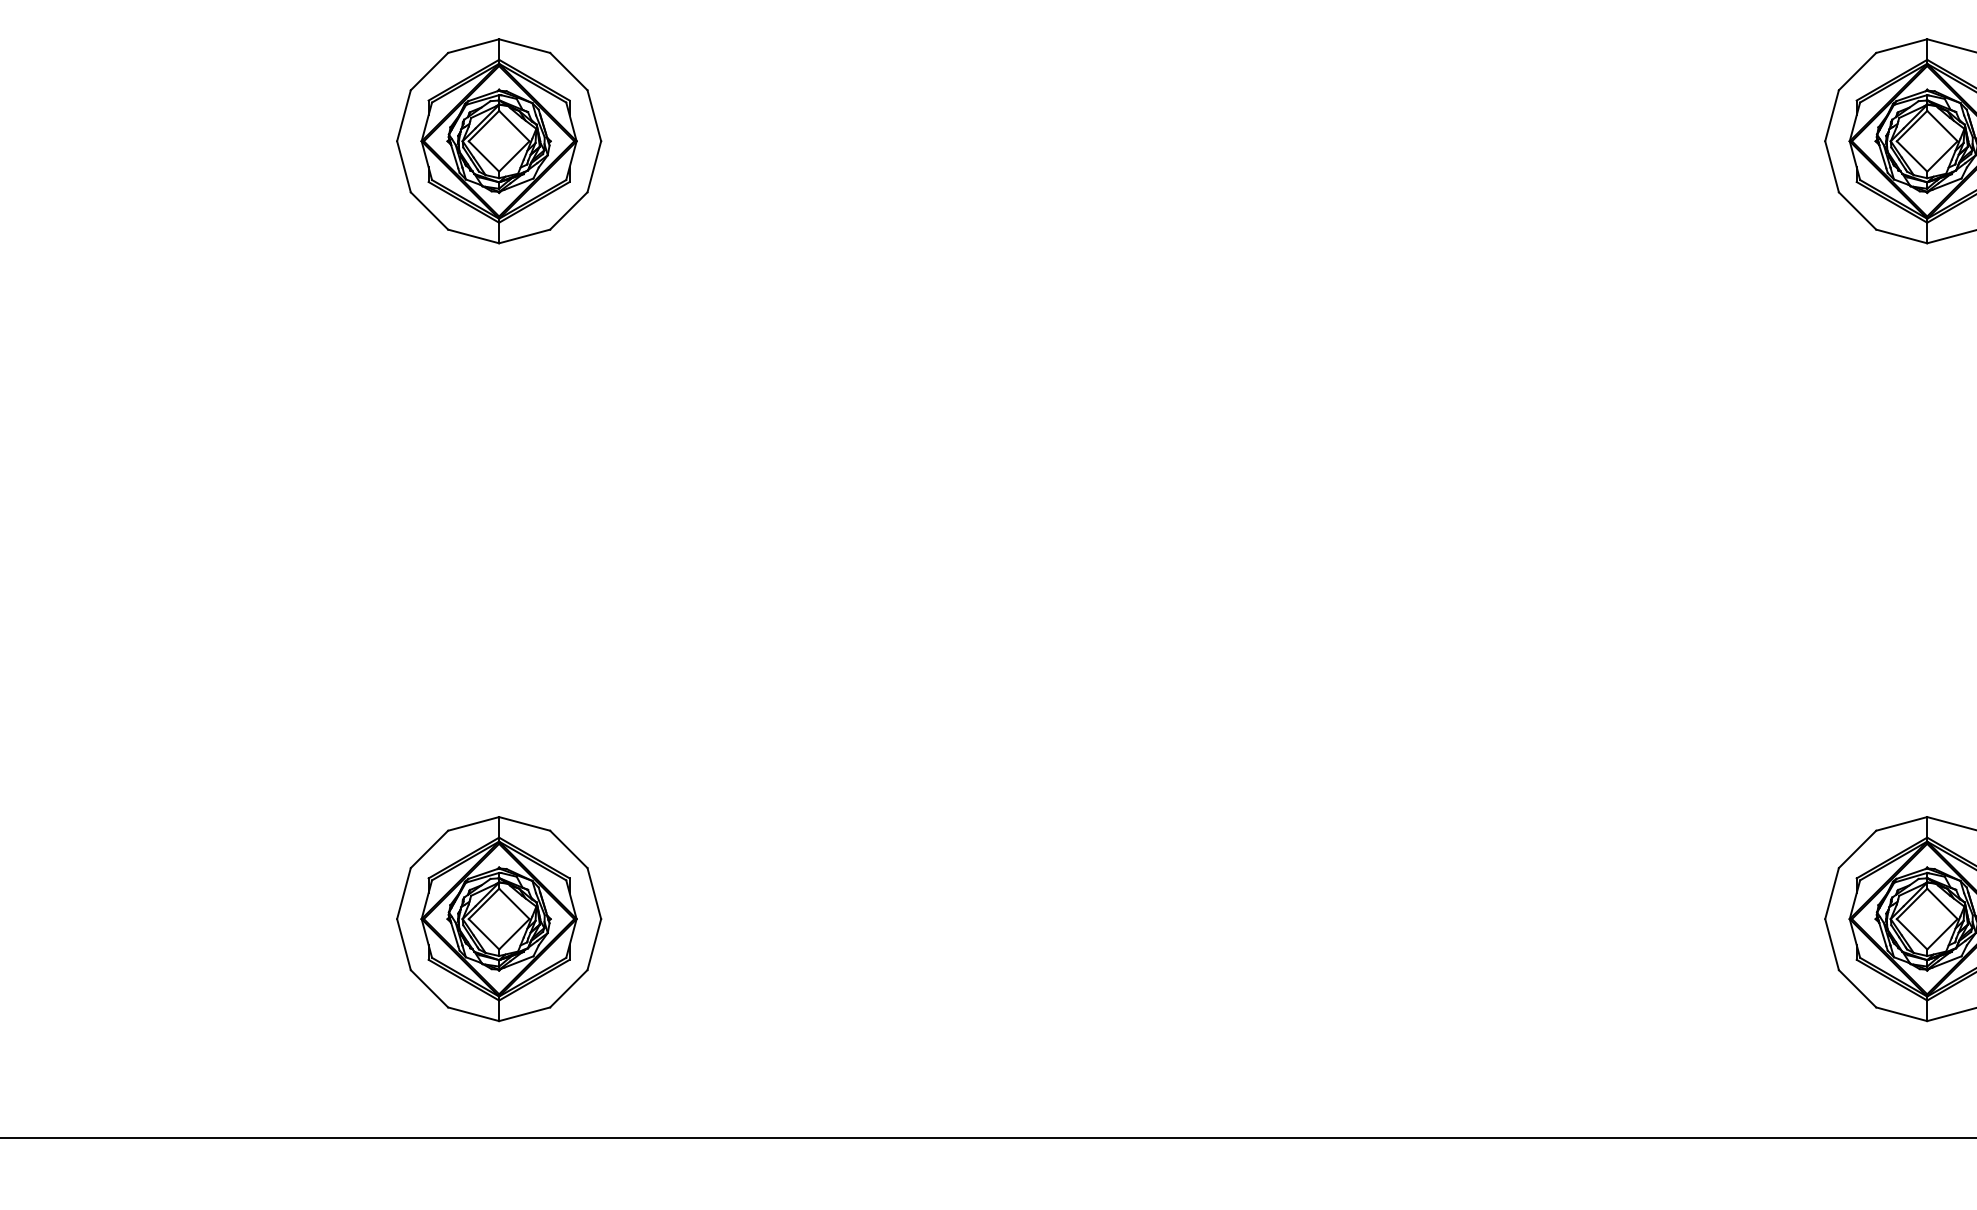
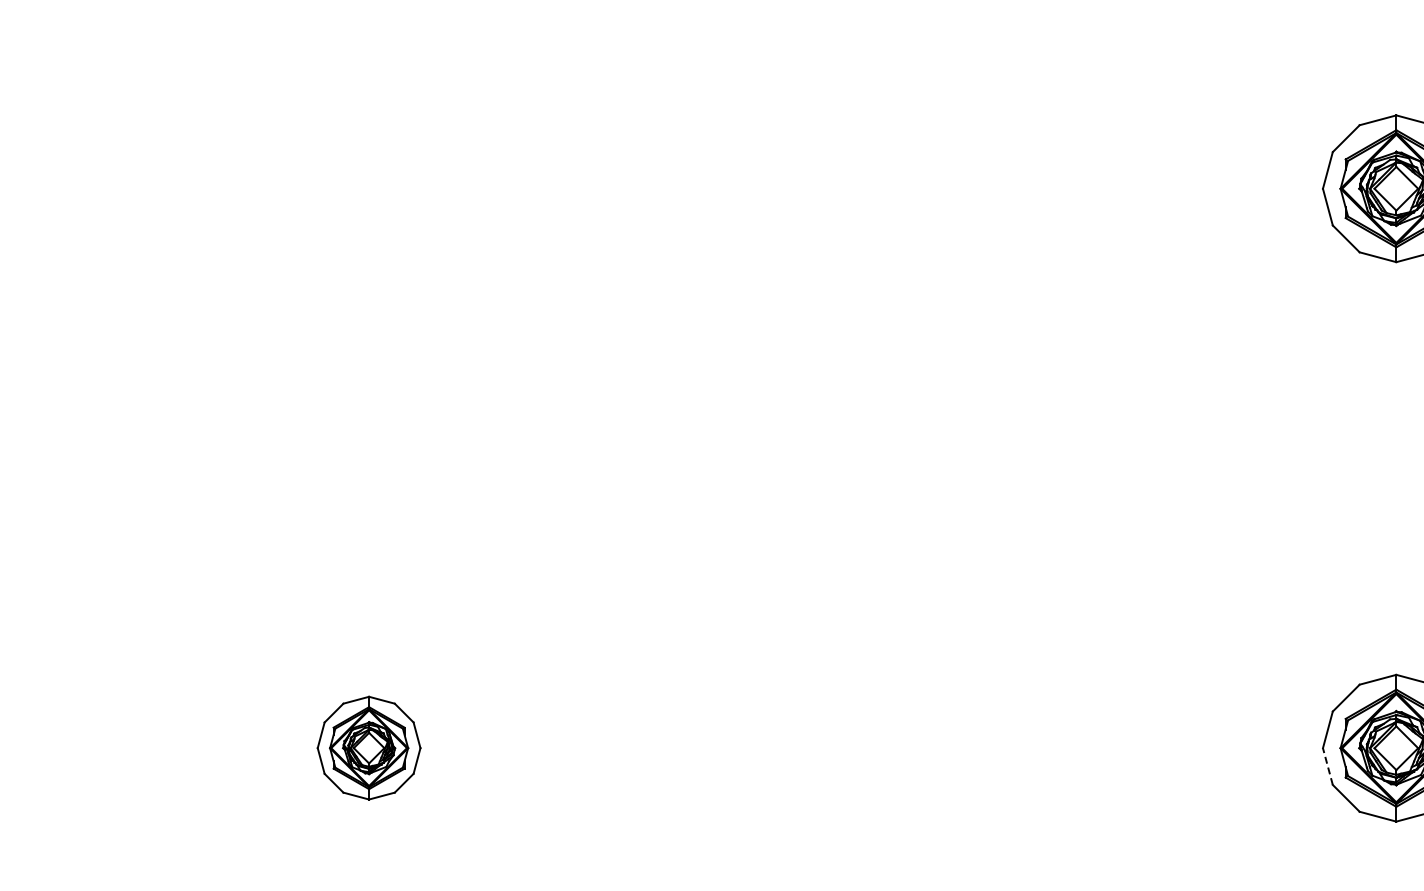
part: (498, 140) -> (368, 188), removed
part: (498, 918) -> (368, 747), size x0.7
line: (1831, 944) -> (1327, 766), solid -> dashed

